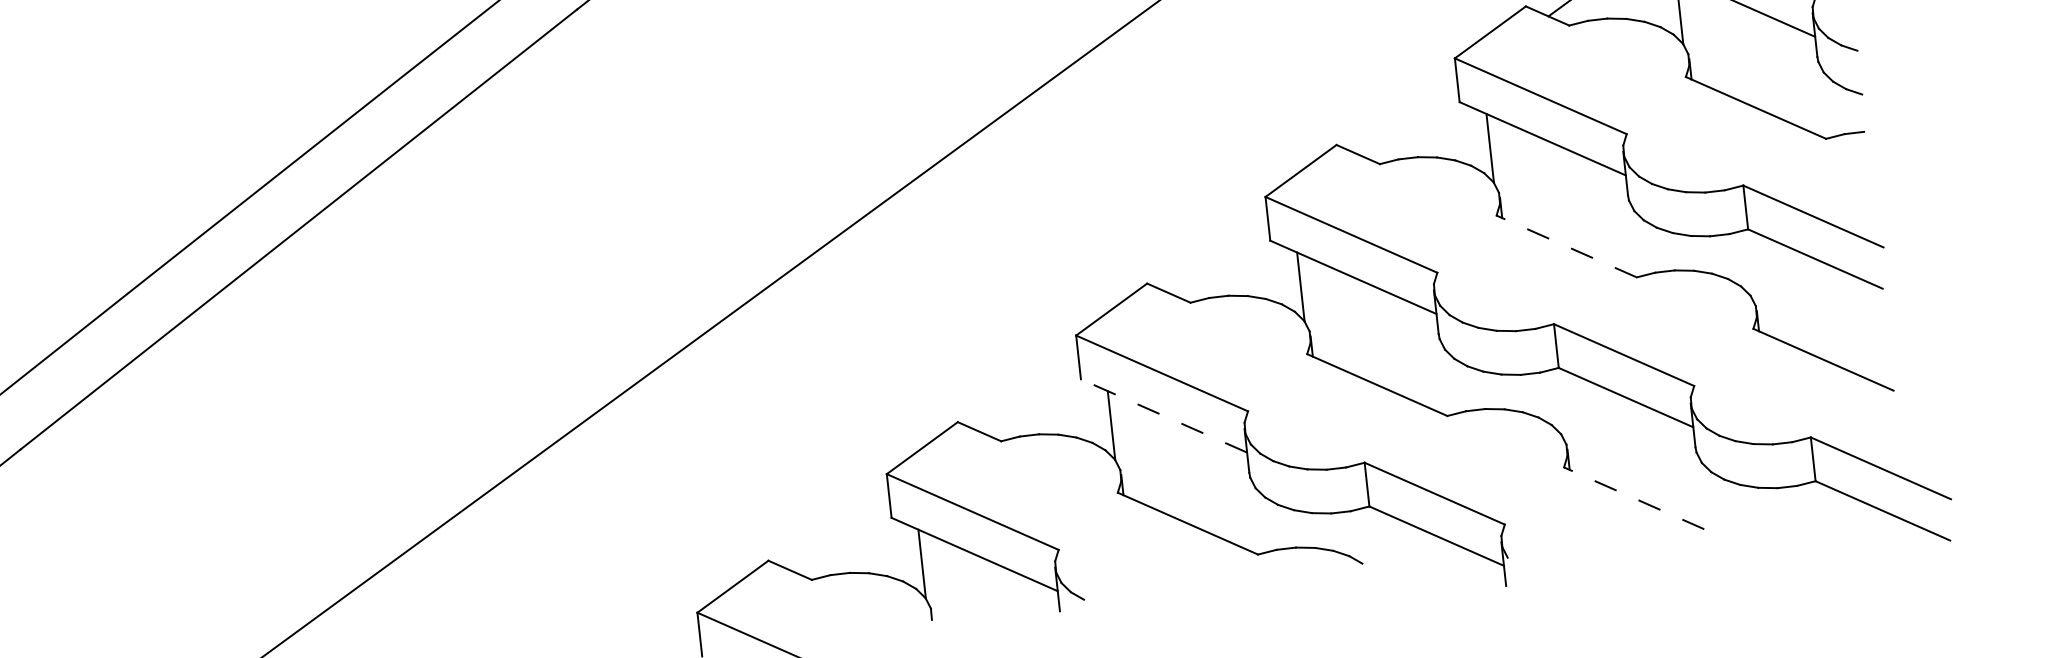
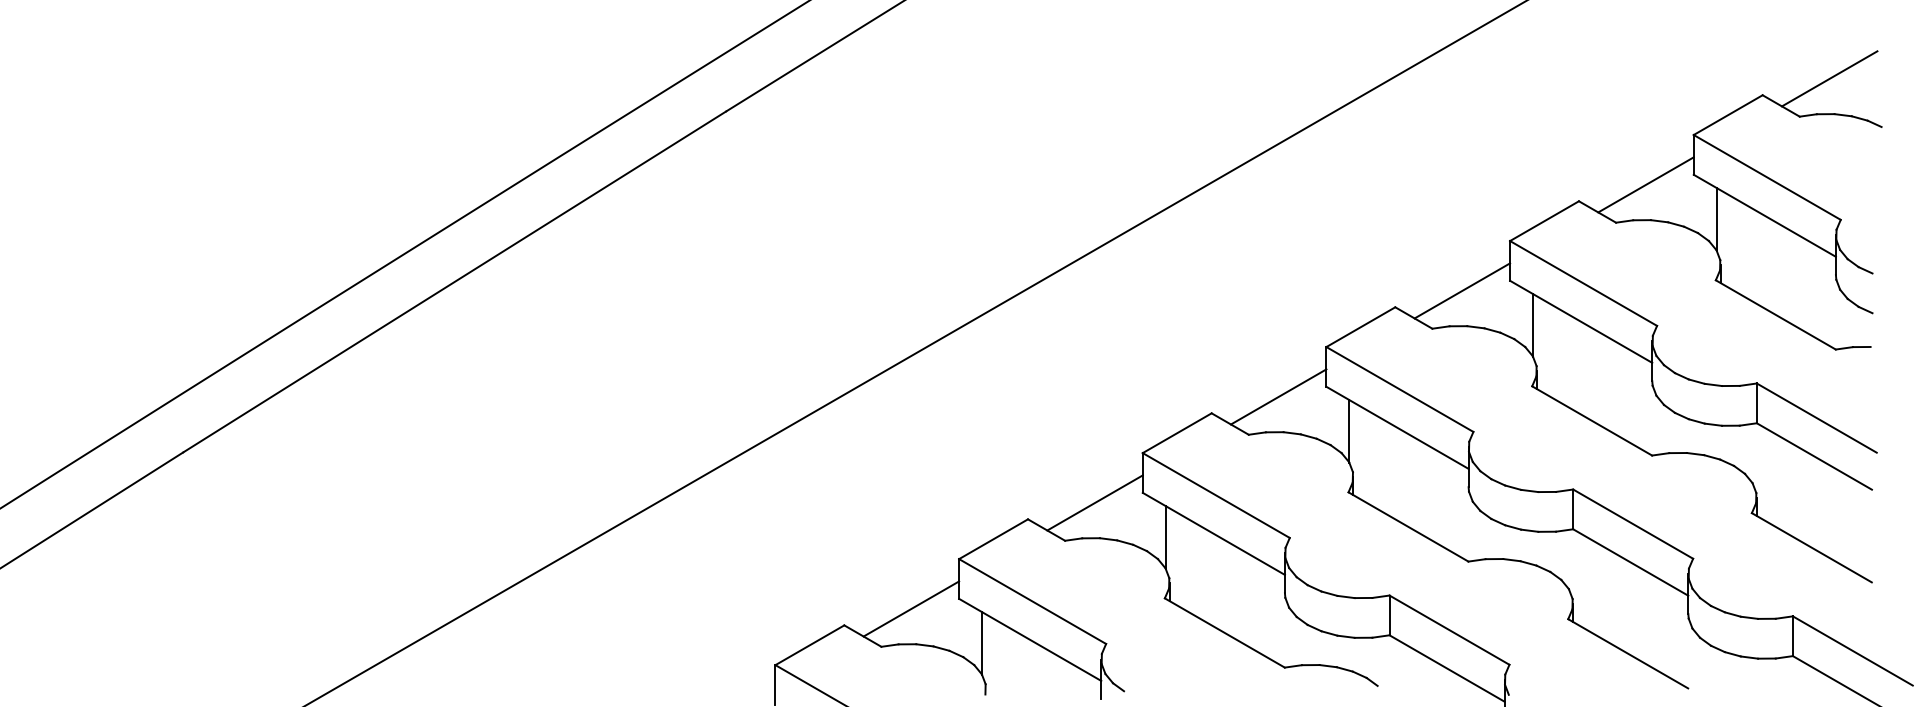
line: (1408, 118) -> (1462, 290), added
line: (1565, 246) -> (1591, 420), dashed -> solid
line: (1218, 257) -> (1278, 396), added
line: (1028, 395) -> (1094, 502), added
line: (1163, 415) -> (1213, 533), dashed -> solid
line: (1633, 498) -> (1627, 653), dashed -> solid
line: (840, 534) -> (911, 608), added

